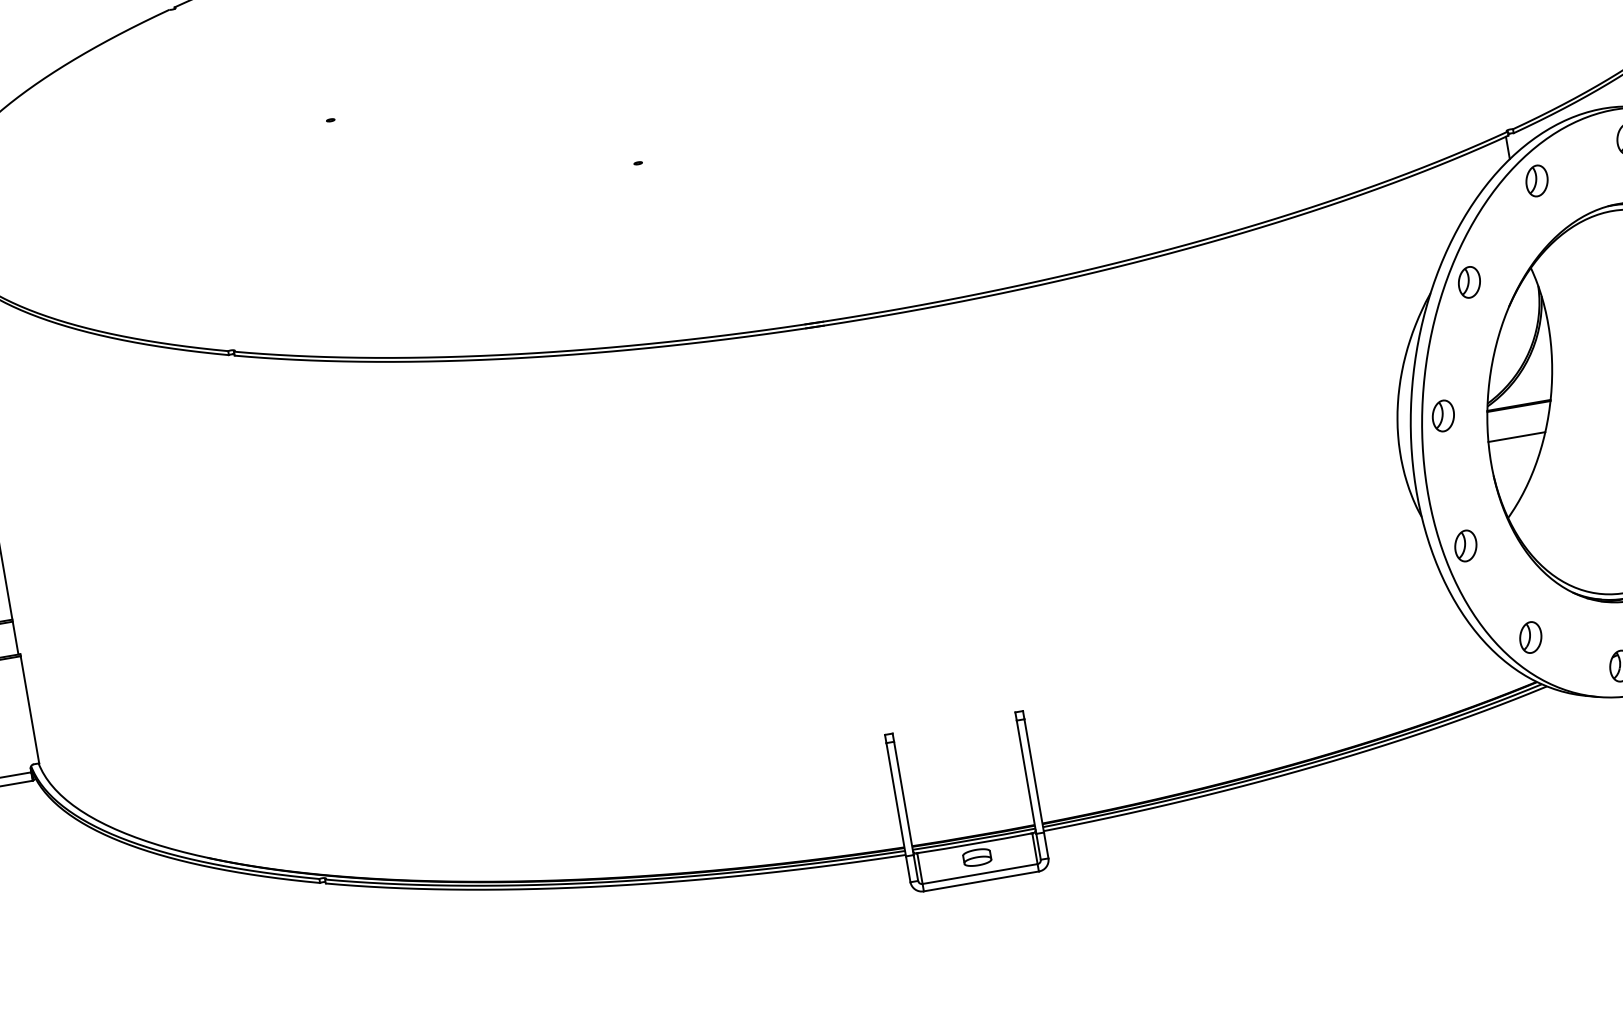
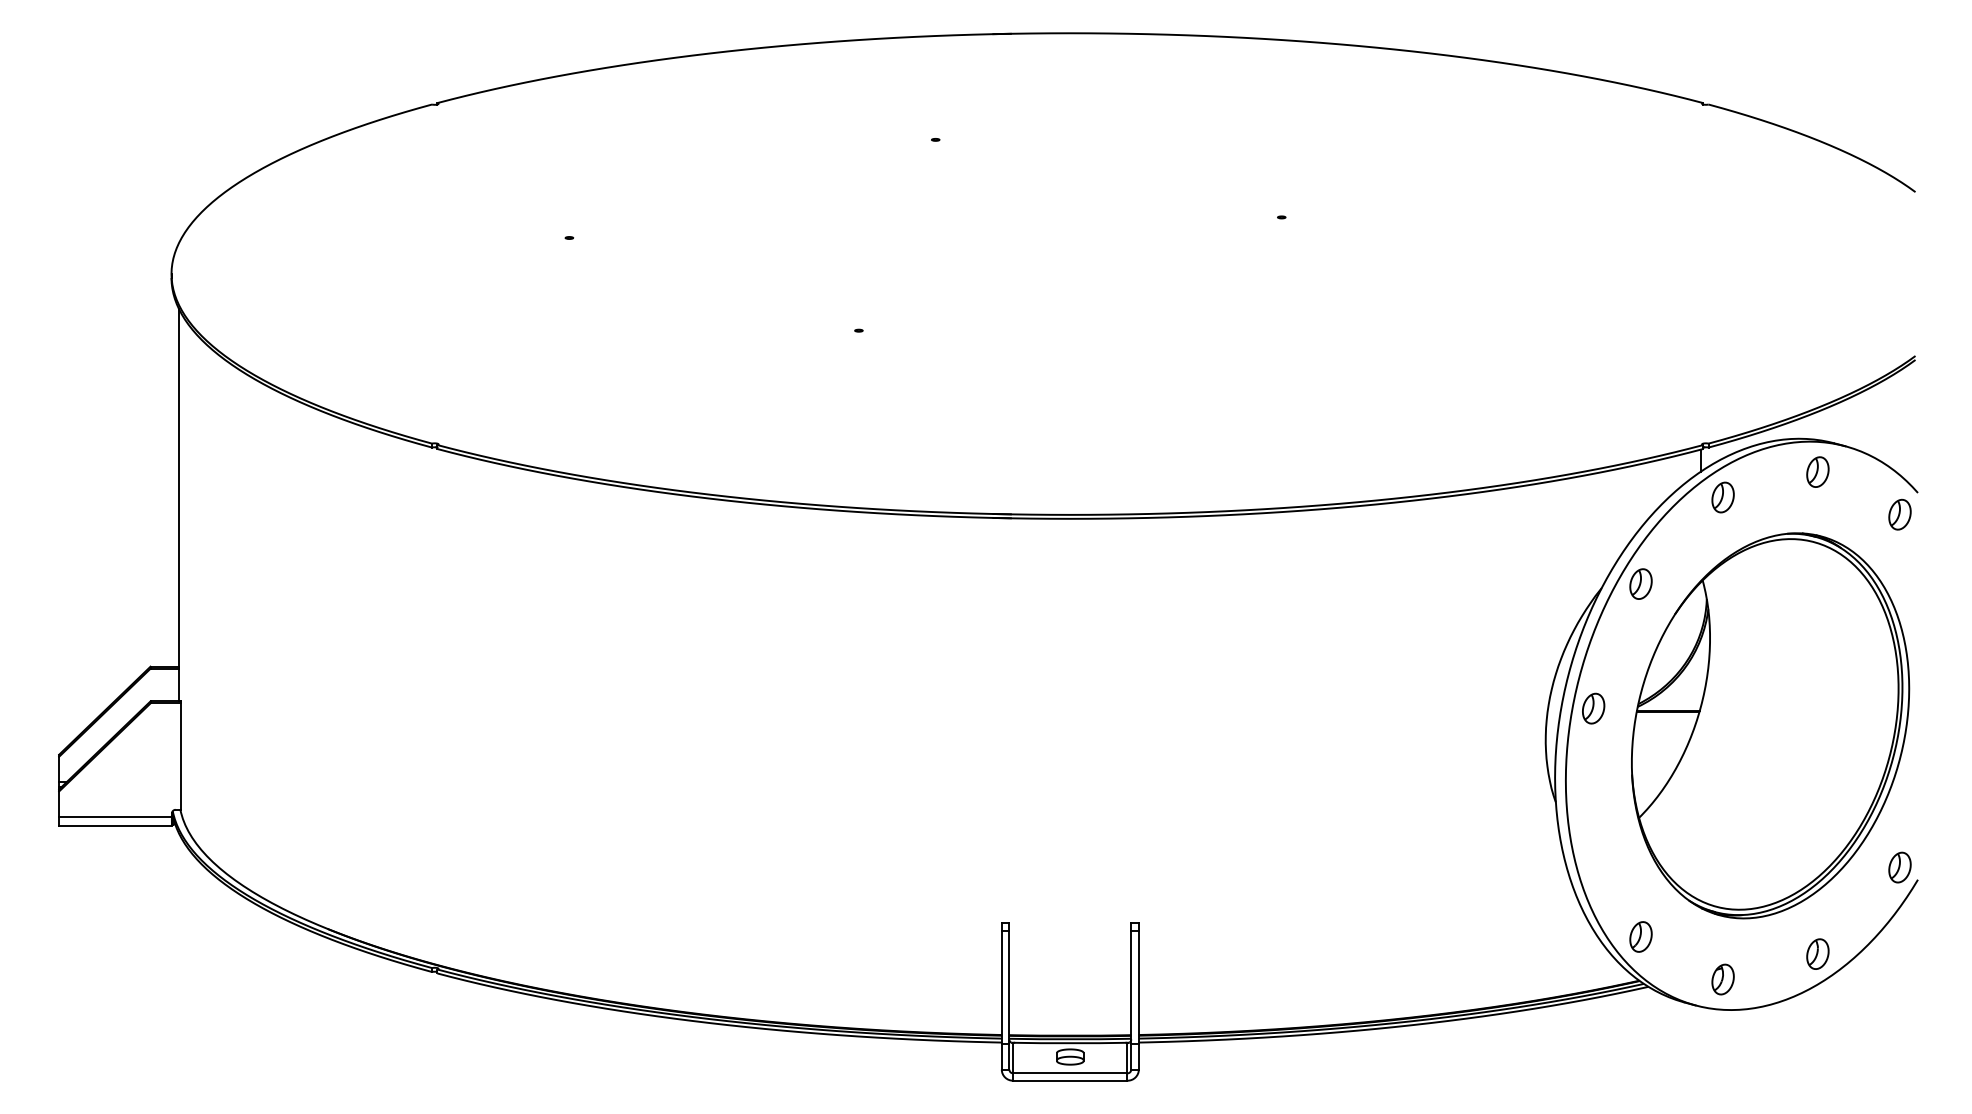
line: (1516, 437) -> (1660, 741), removed
part: (1465, 545) -> (1593, 837), removed

